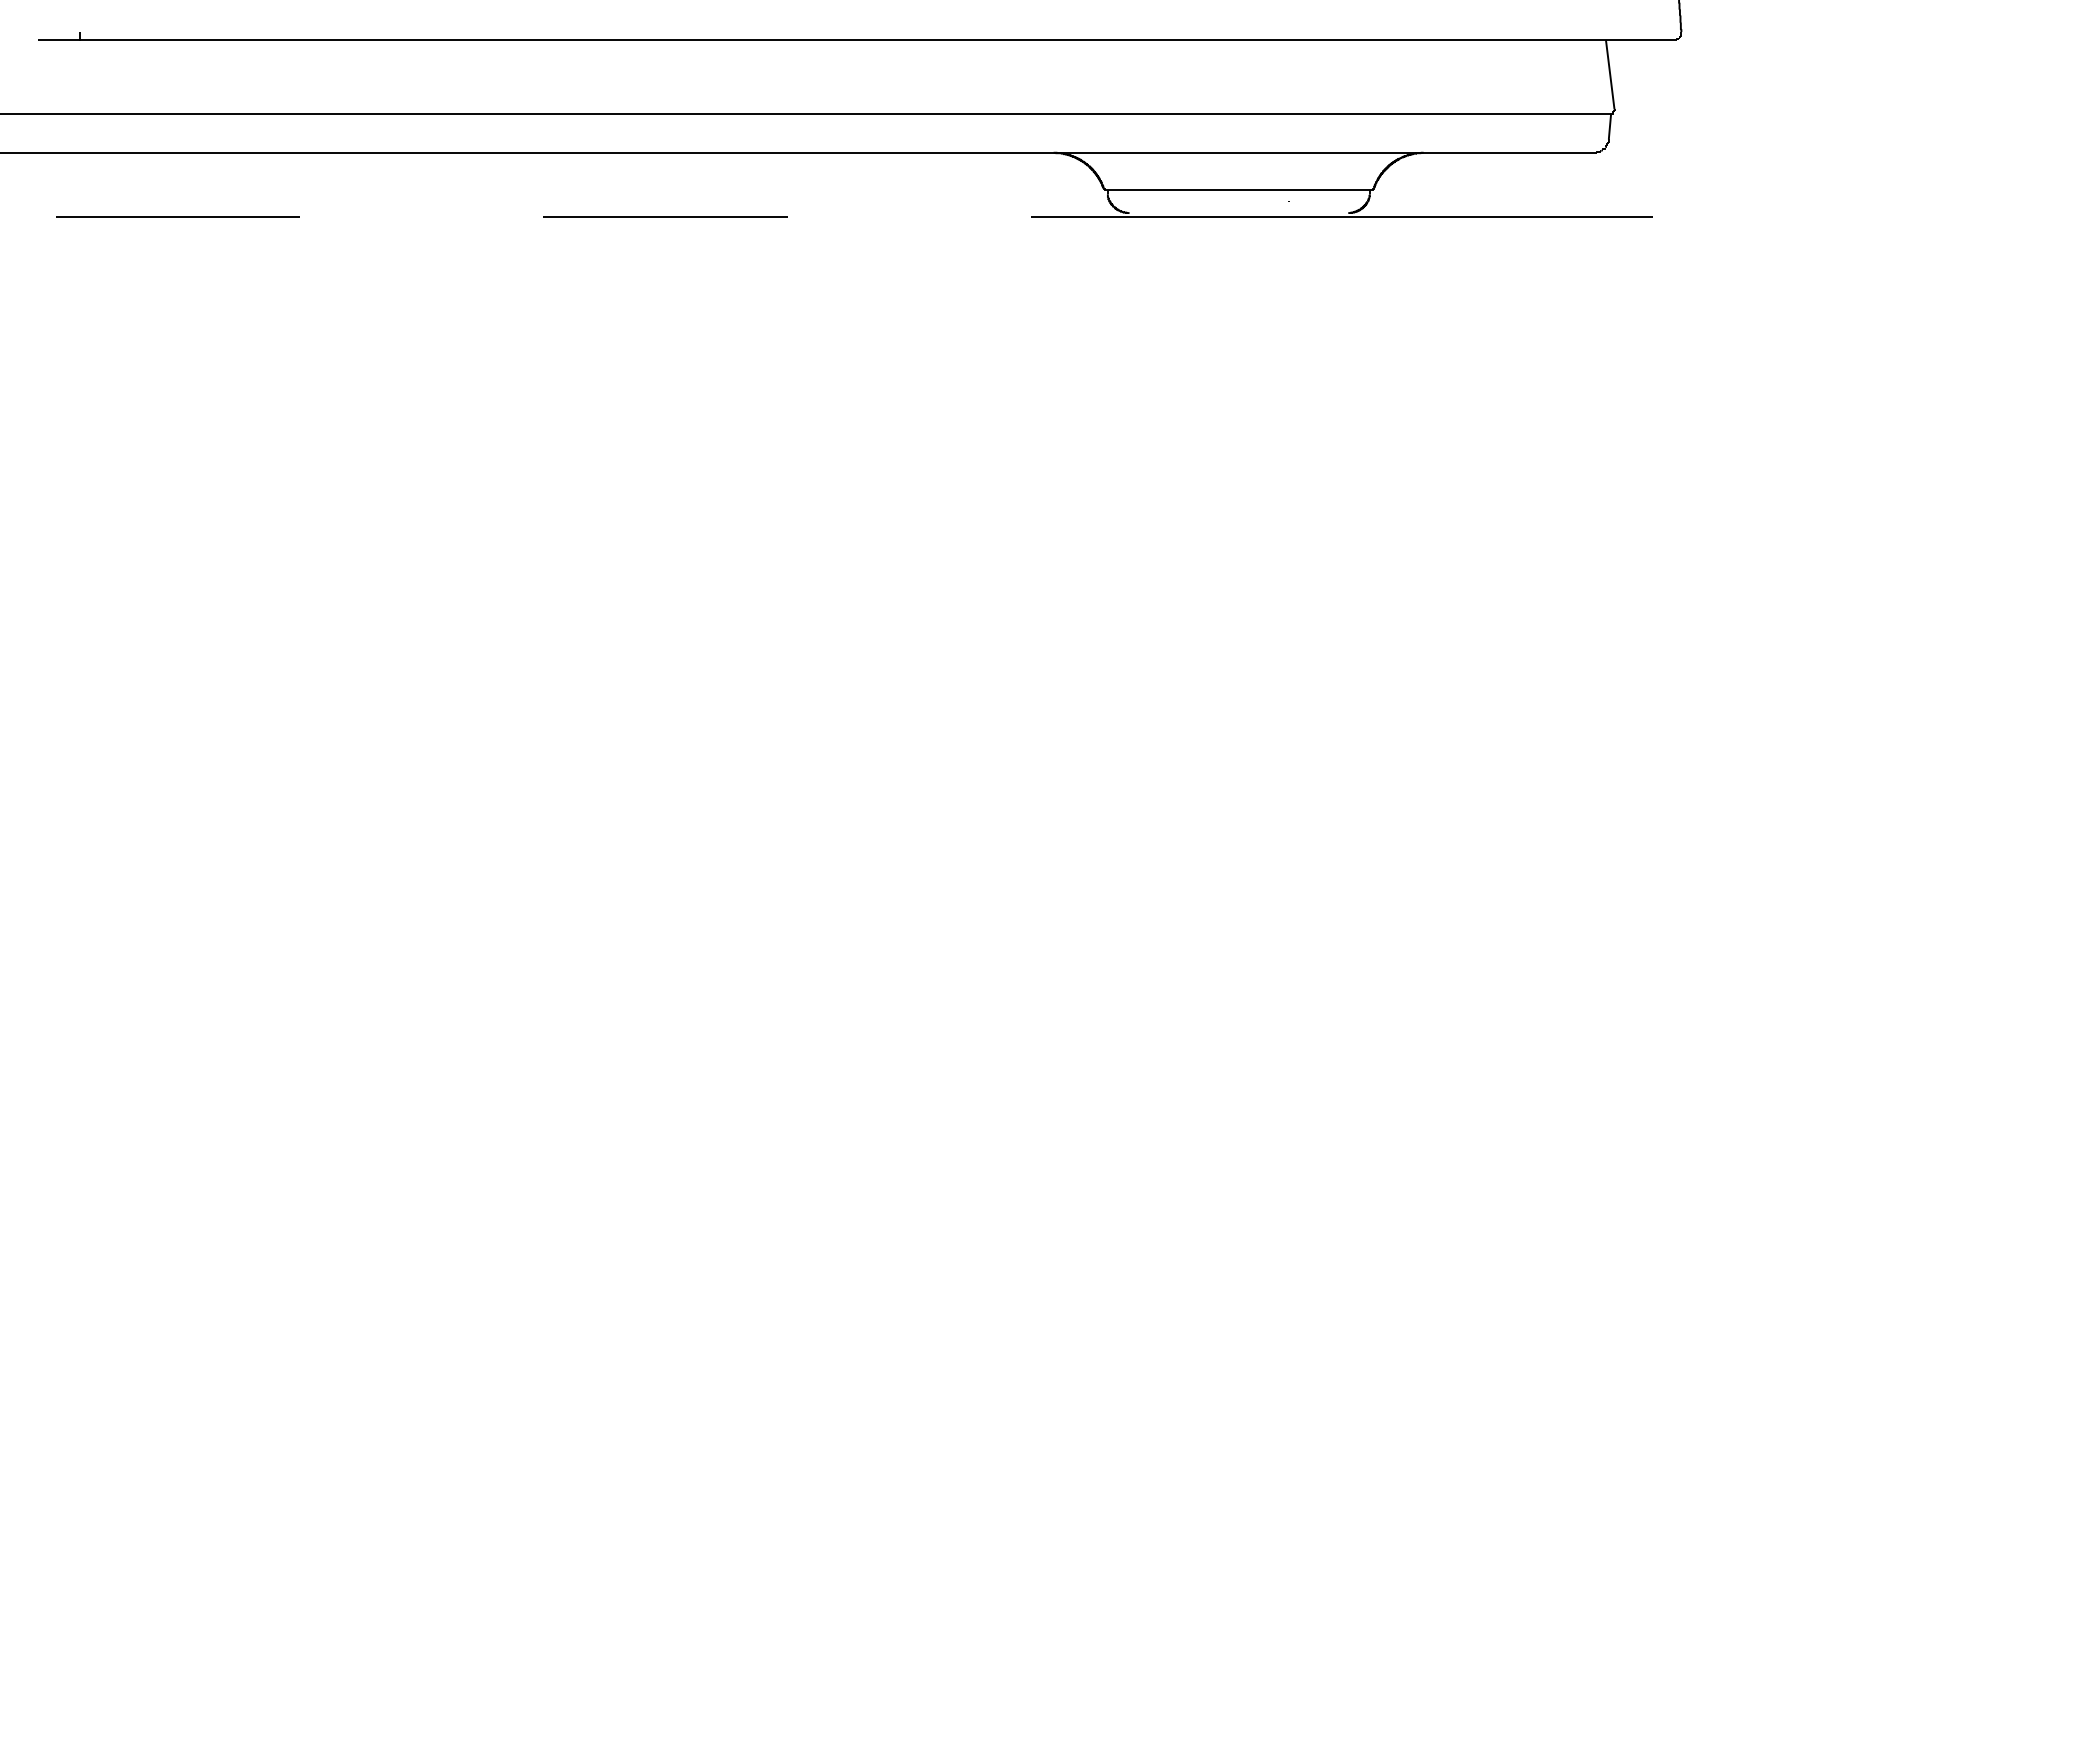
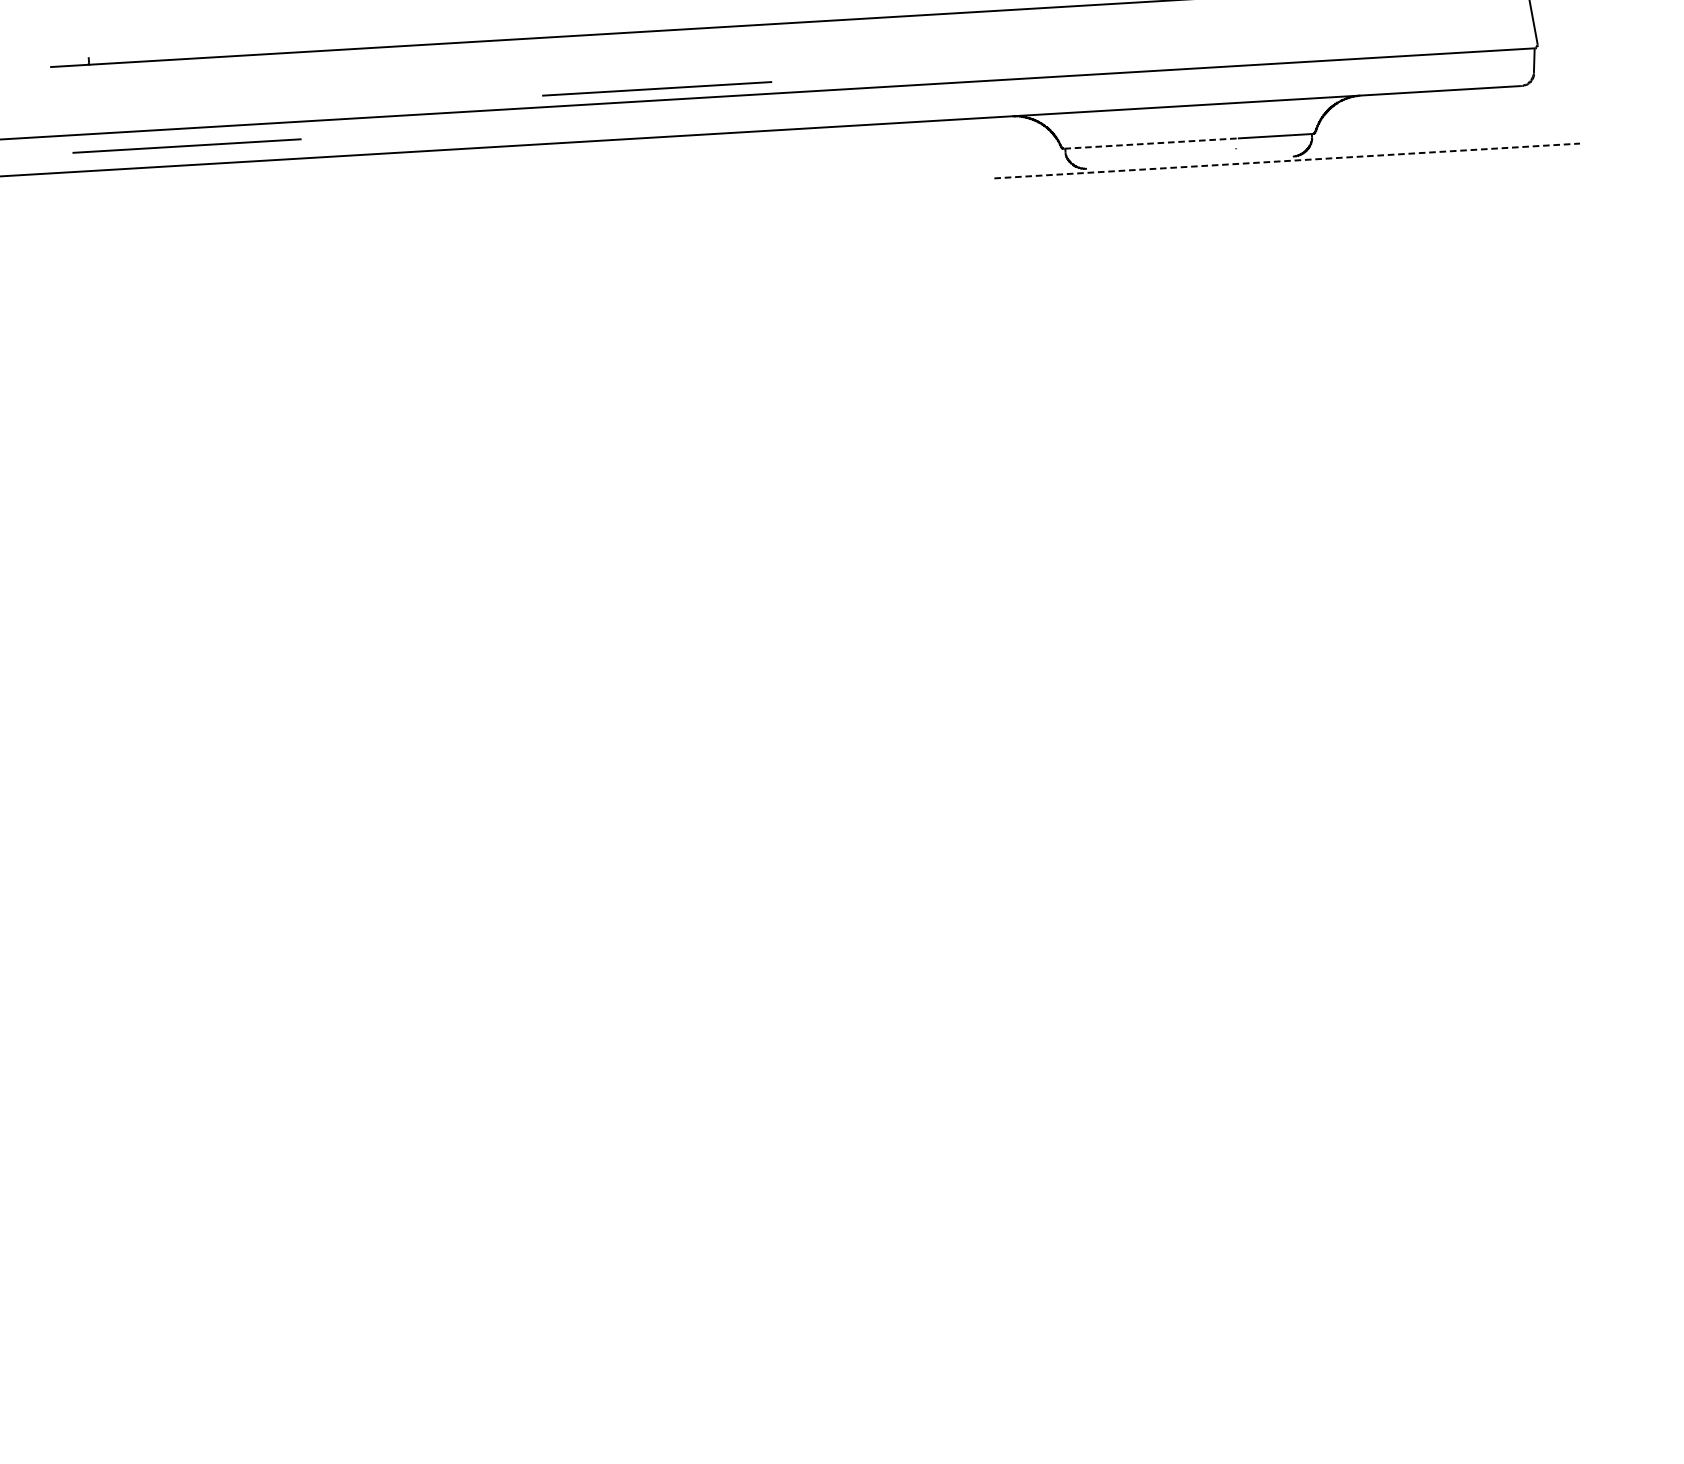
line: (1199, 190) -> (1151, 143), solid -> dashed
line: (177, 216) -> (186, 145), moved
line: (665, 216) -> (657, 88), moved
line: (1342, 217) -> (1287, 161), solid -> dashed

